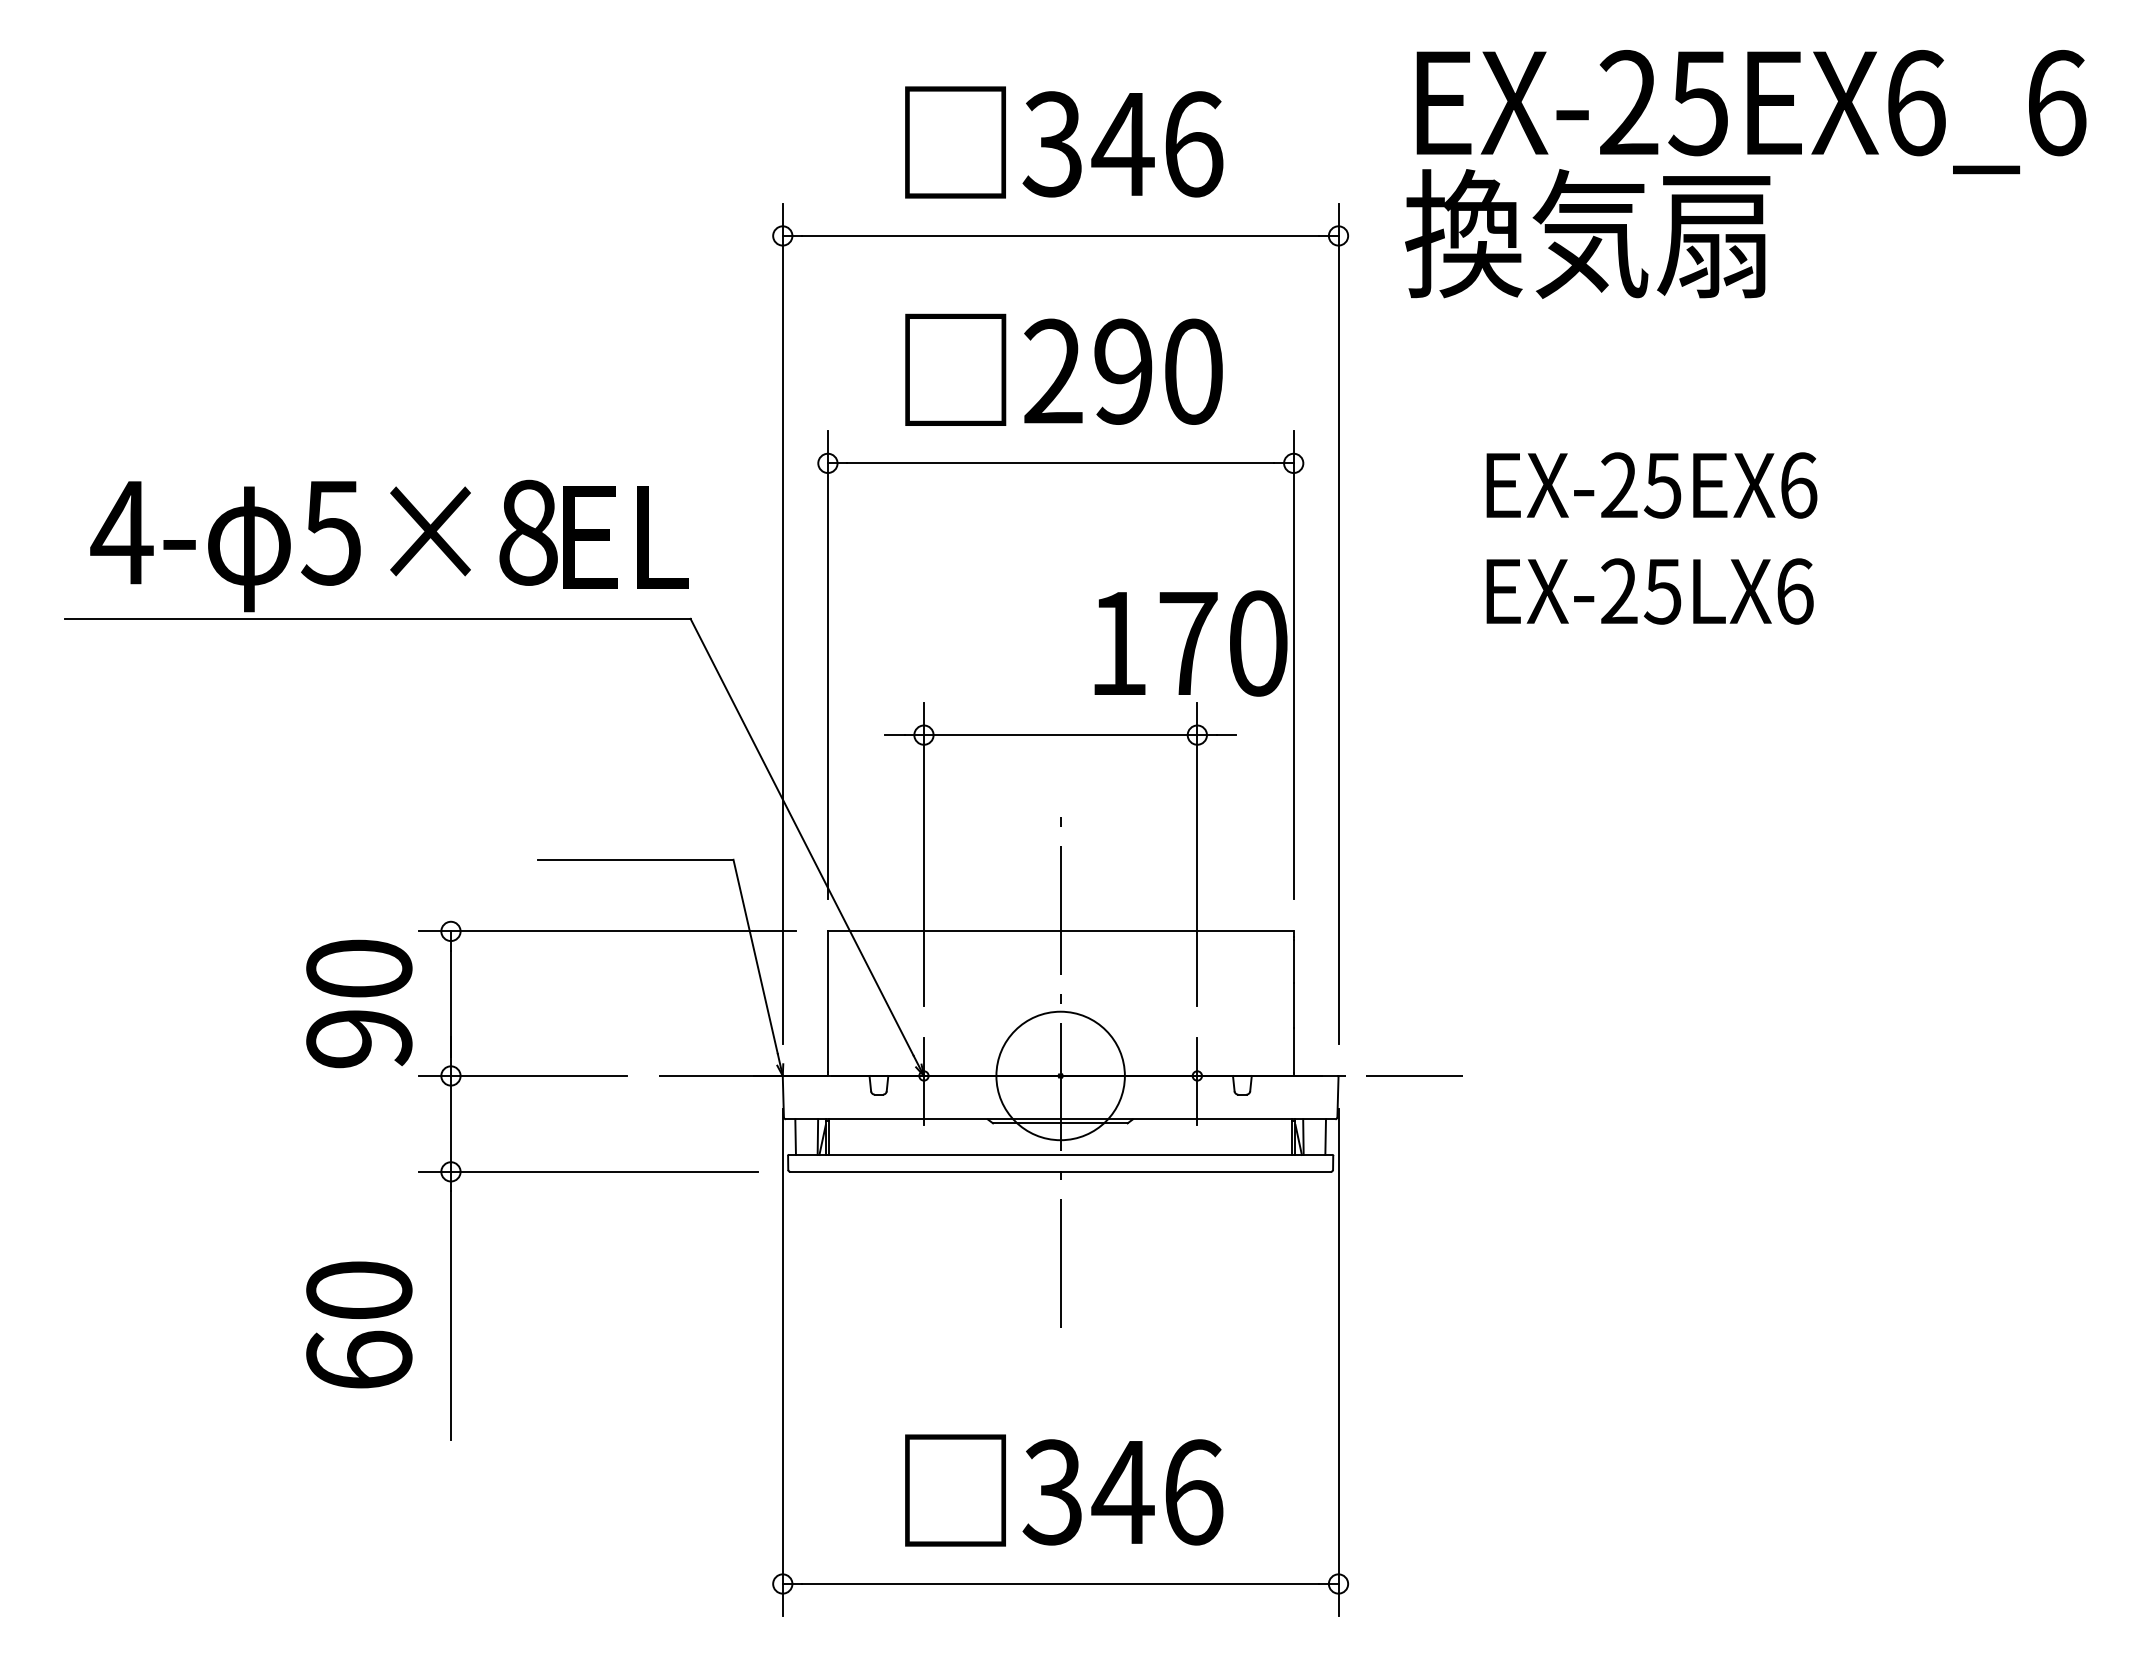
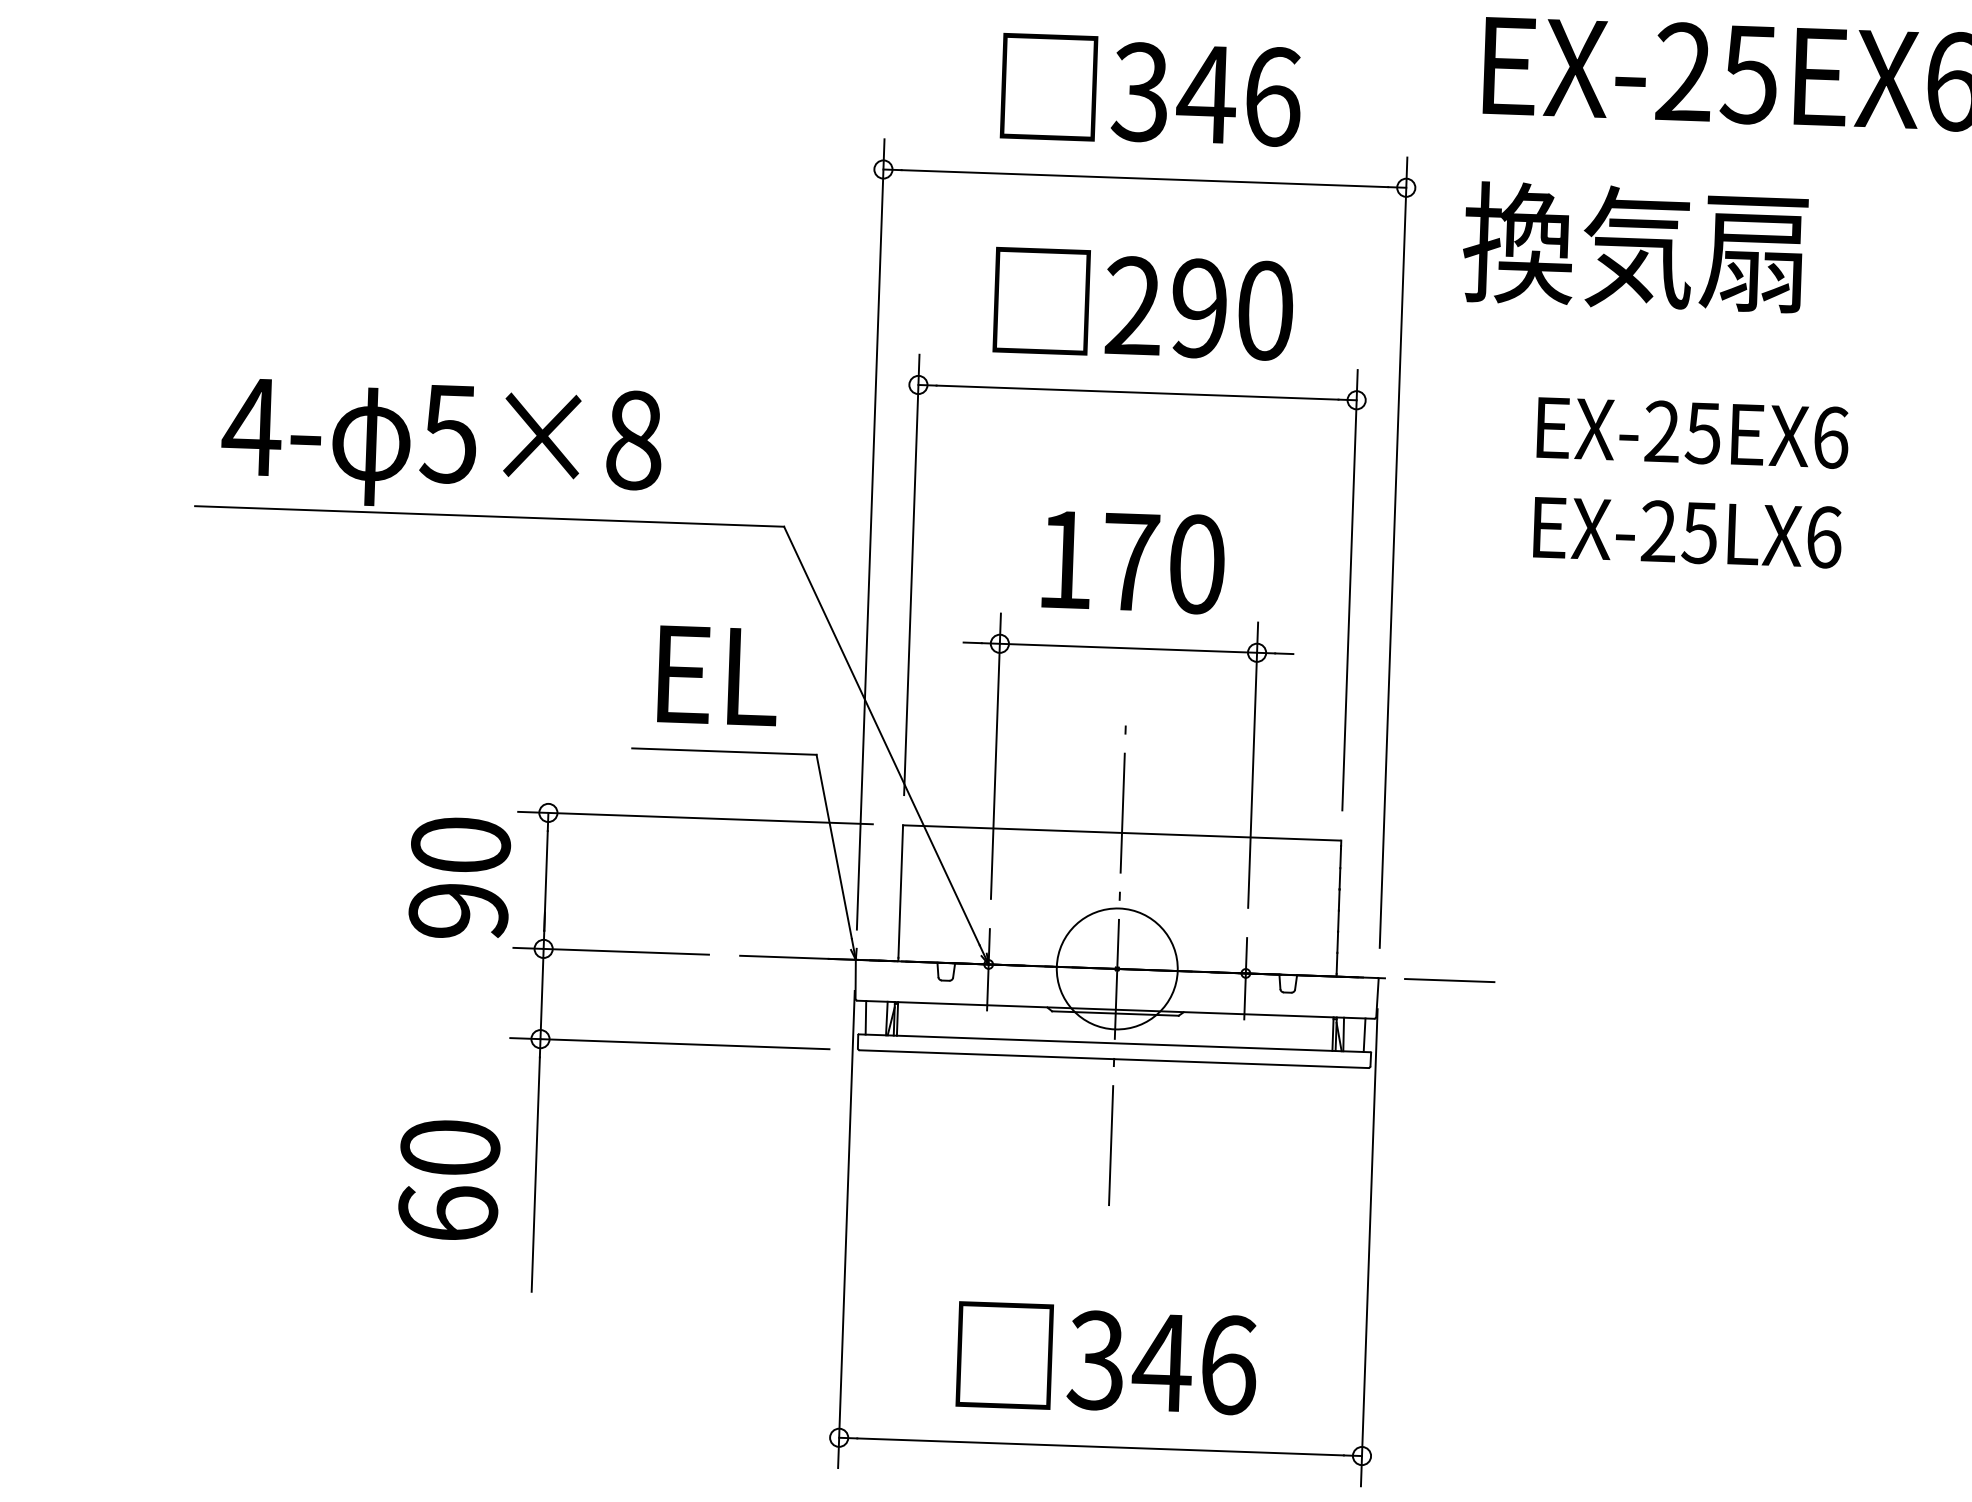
text: (1587, 233) -> (1634, 247), moved
text: (625, 537) -> (717, 675), moved
text: (1190, 643) -> (1133, 562), moved

